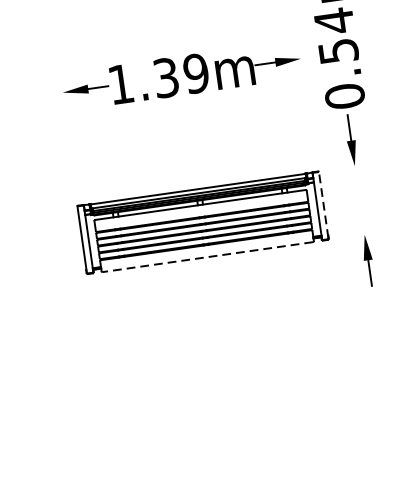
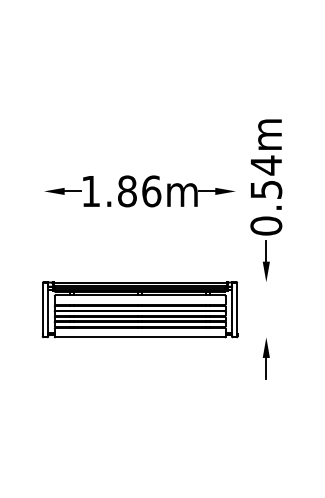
text: (181, 75) -> (139, 191), 1.39m -> 1.86m
line: (323, 205) -> (237, 309), dashed -> solid
line: (208, 257) -> (140, 337), dashed -> solid

